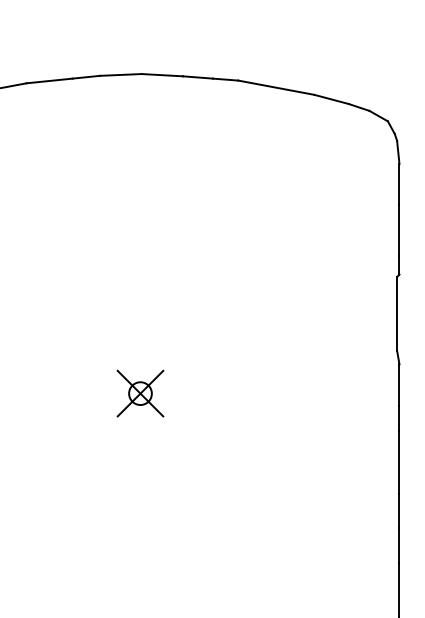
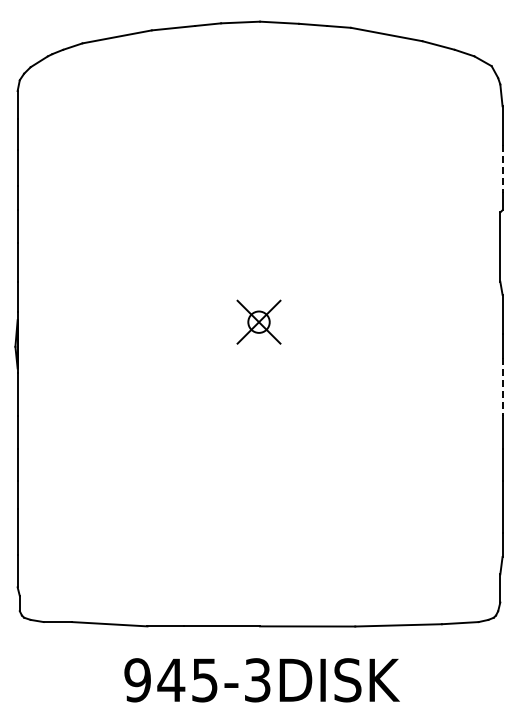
line: (399, 231) -> (502, 169), solid -> dashed
line: (399, 463) -> (502, 387), solid -> dashed

